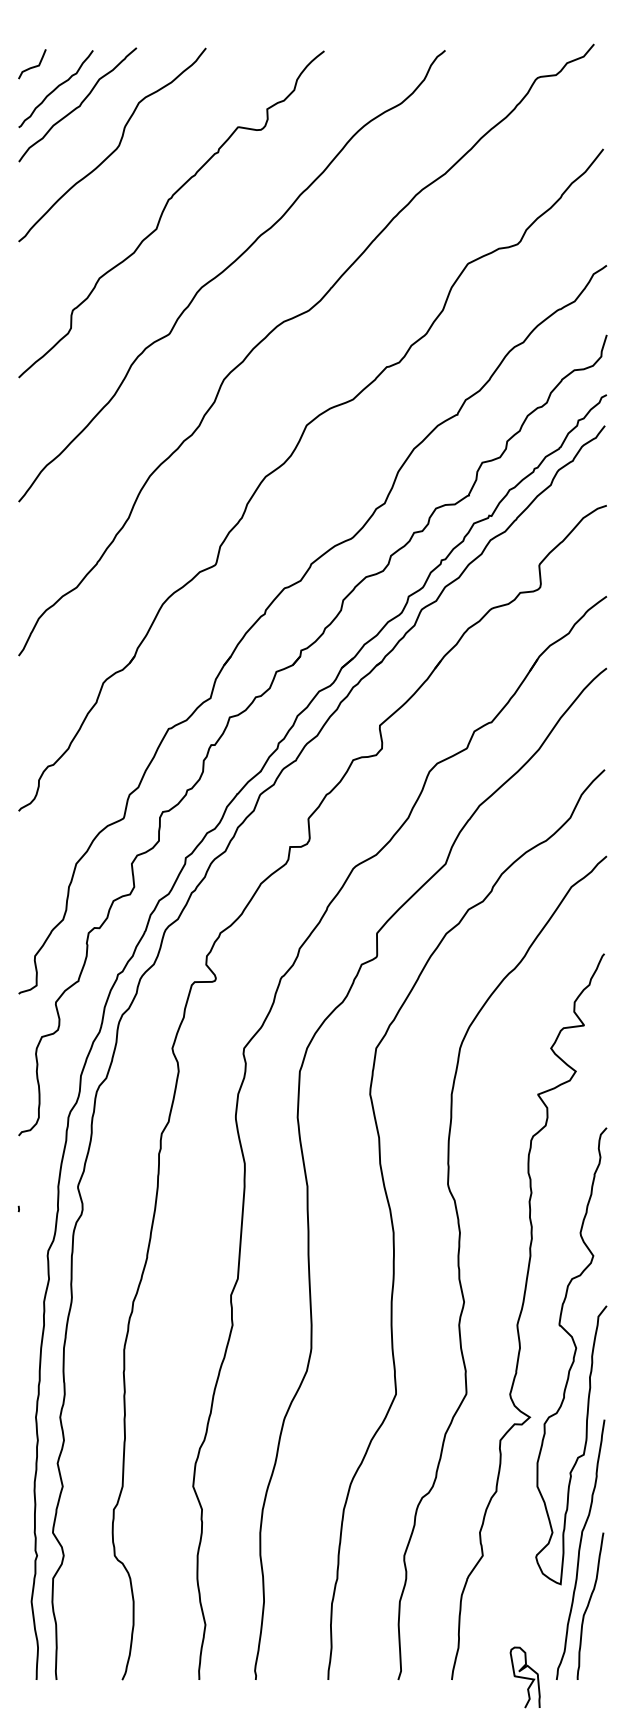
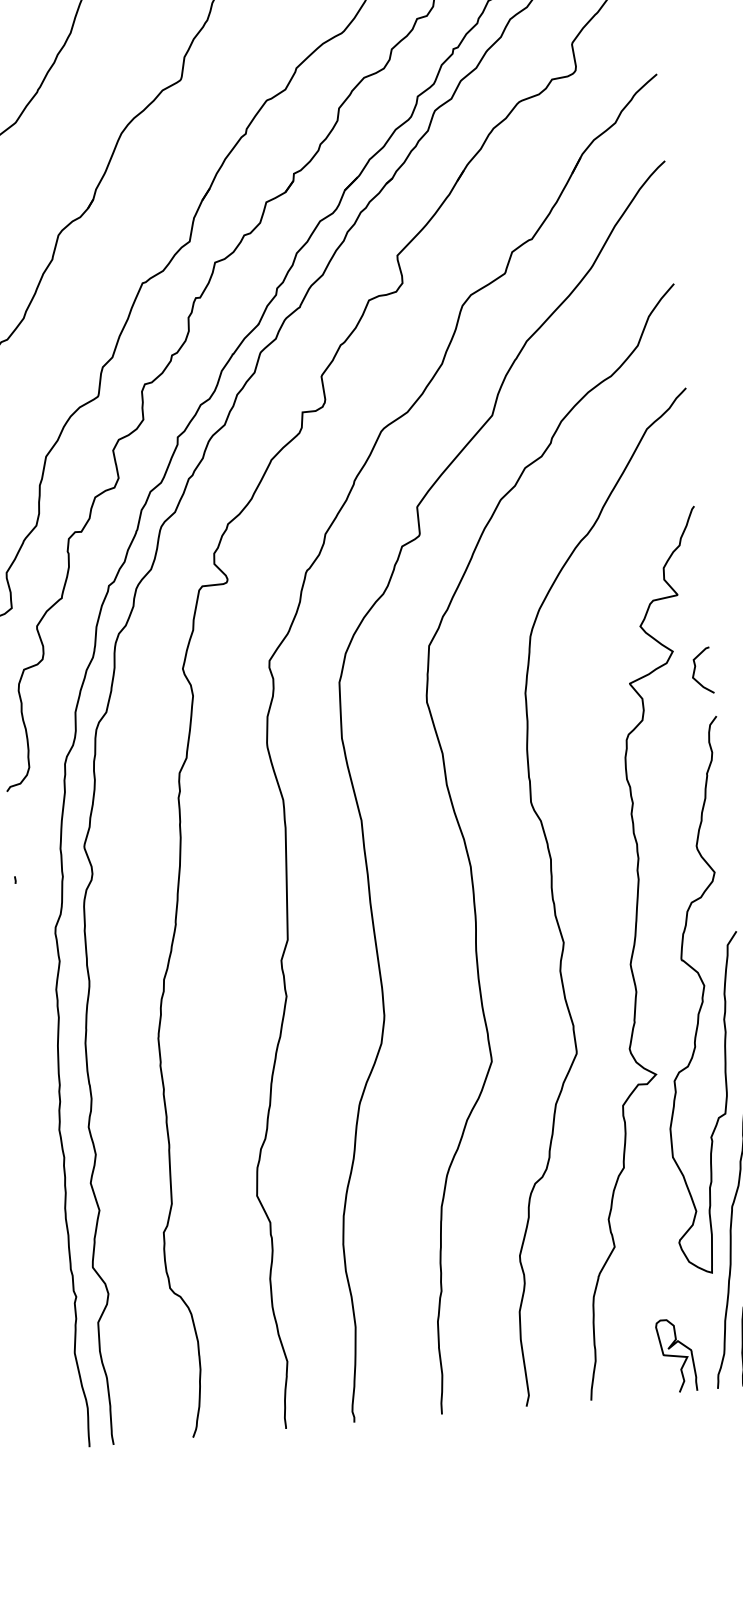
curve: (593, 1088) -> (696, 670), added
curve: (524, 1677) -> (675, 1355), moved

